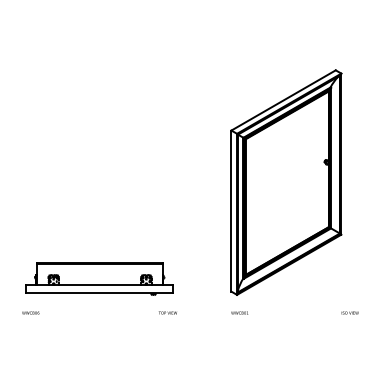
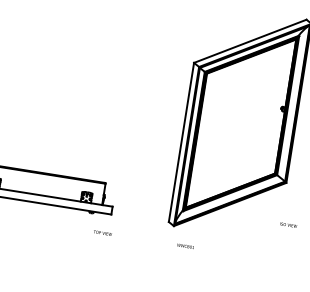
text: (239, 312) -> (185, 245), moved
text: (349, 312) -> (288, 224), moved

